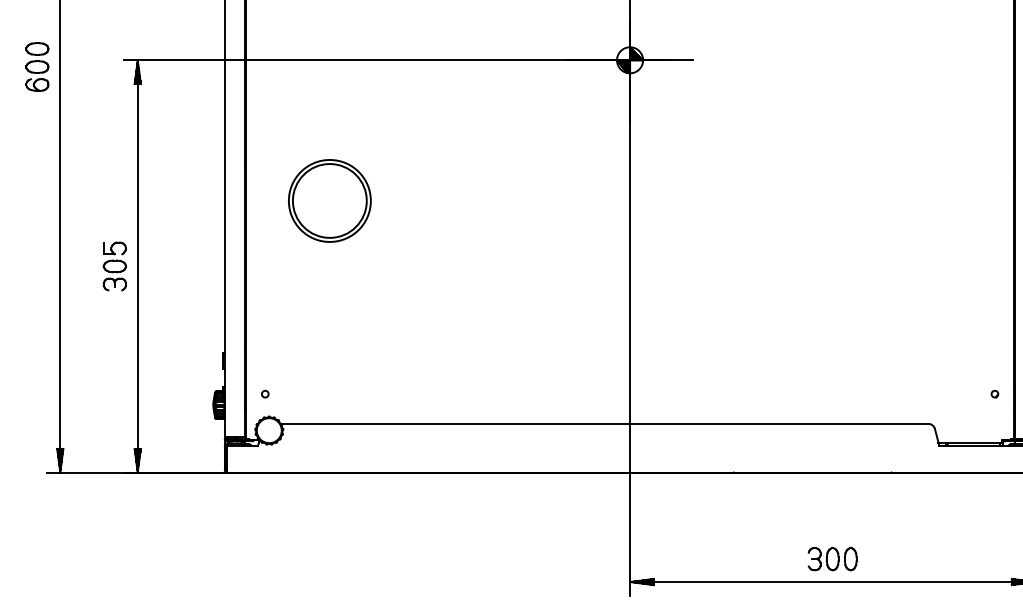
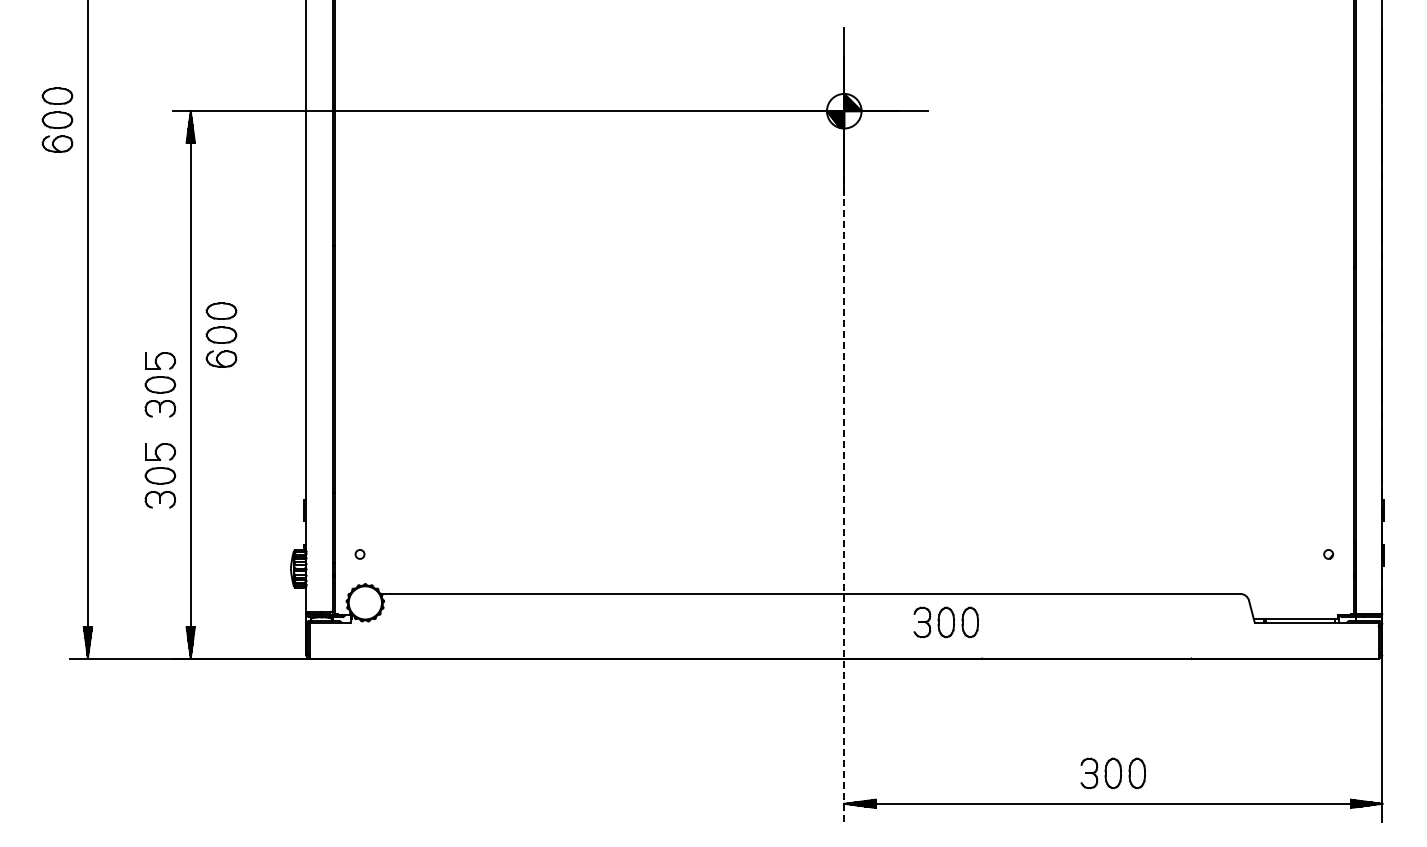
part: (329, 200) -> (445, 297), removed
part: (160, 228) -> (221, 334), added
line: (630, 328) -> (844, 467), solid -> dashed
part: (114, 334) -> (160, 475), added
part: (706, 445) -> (945, 622), added

